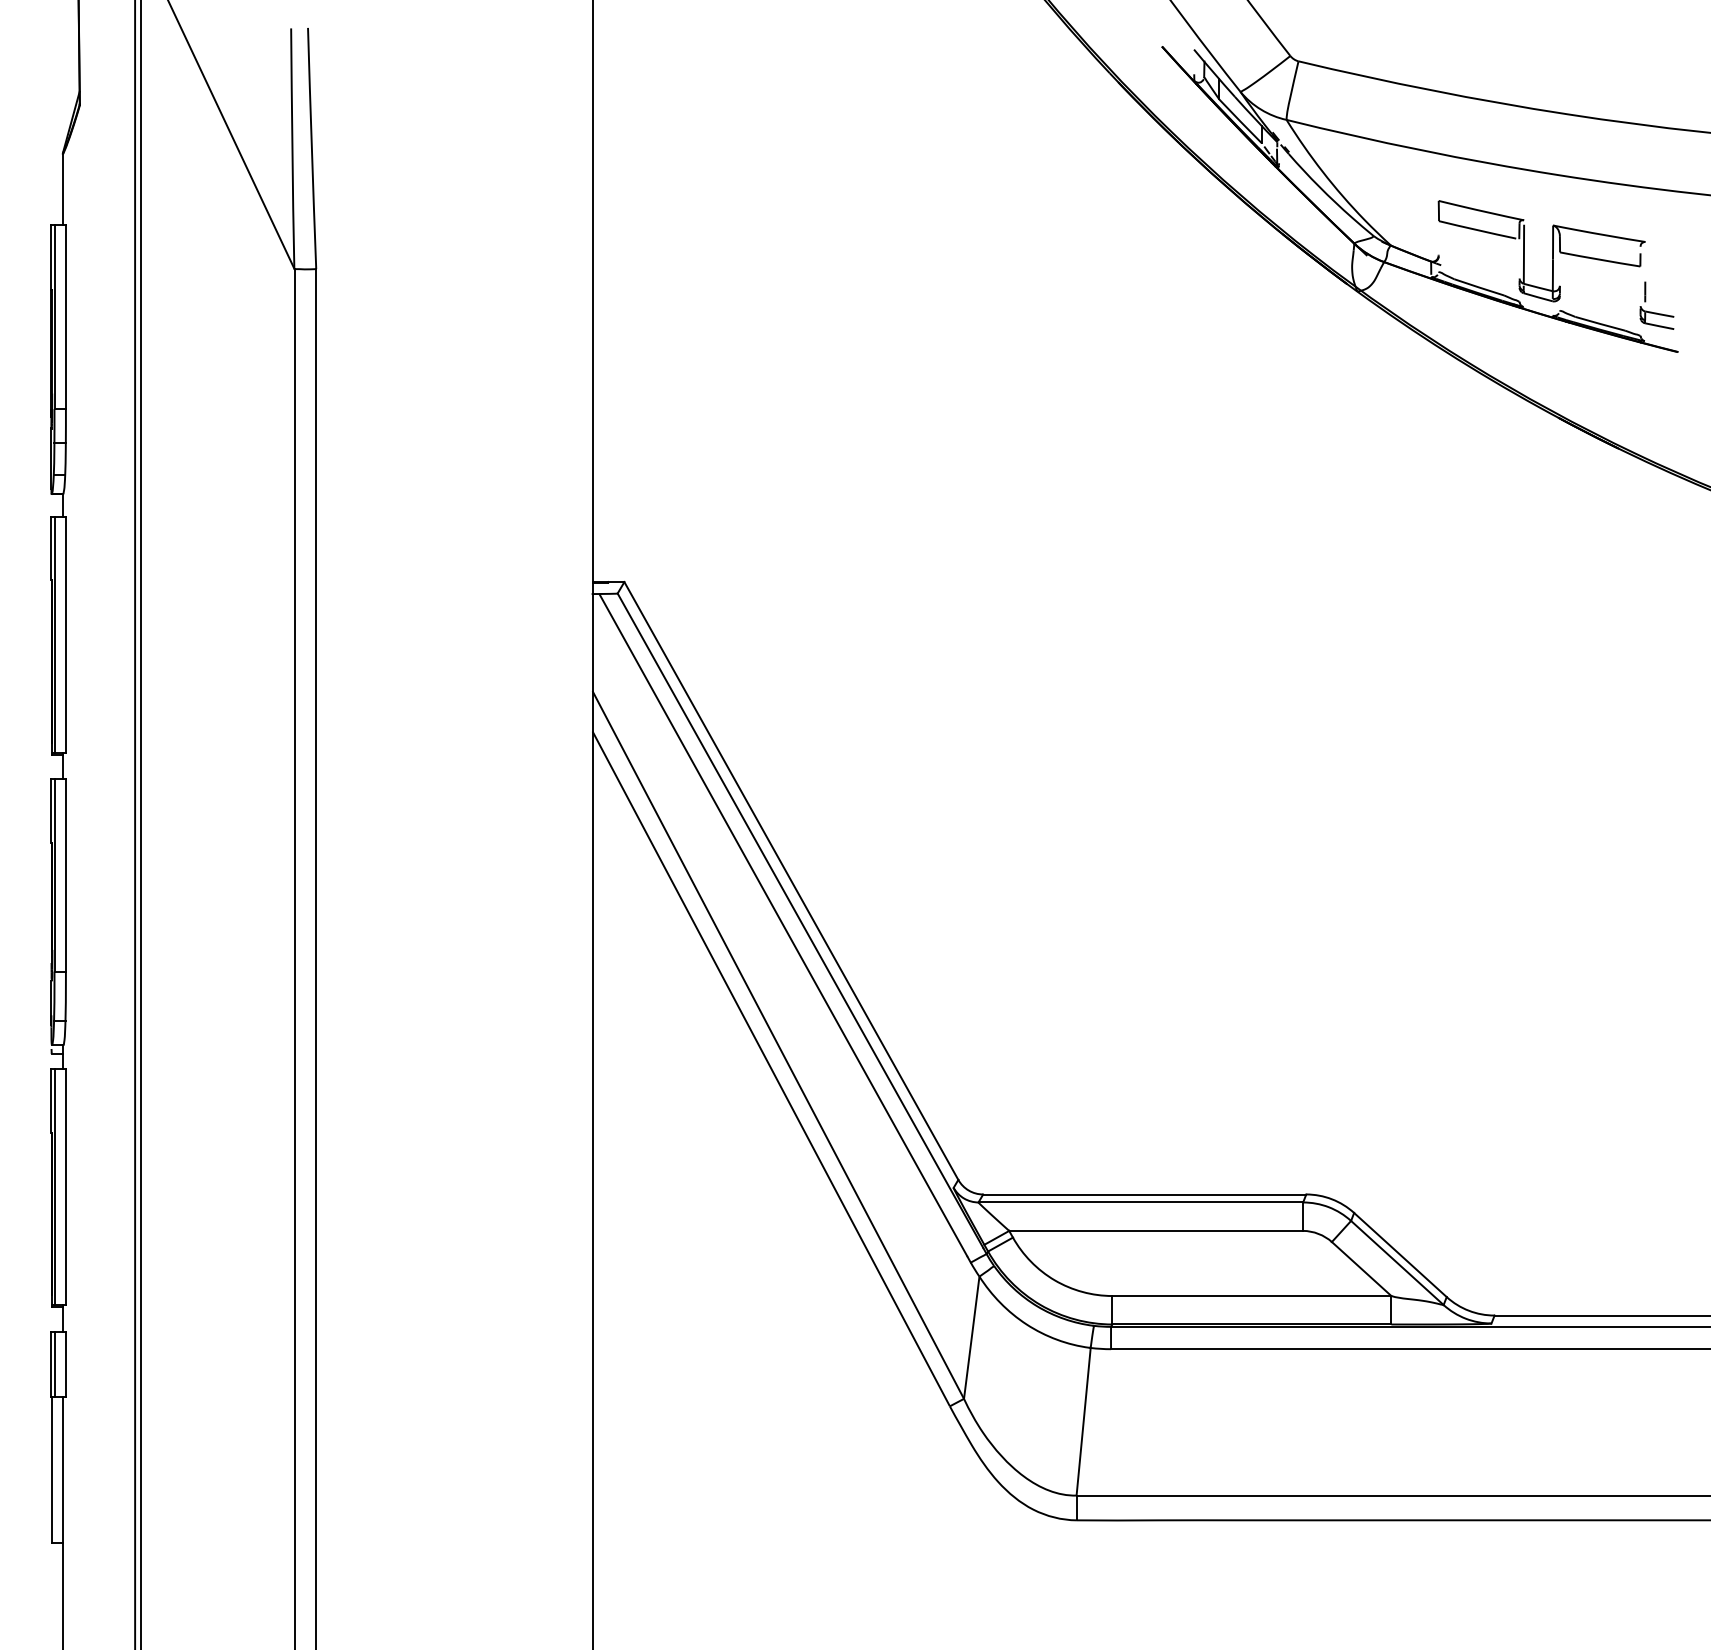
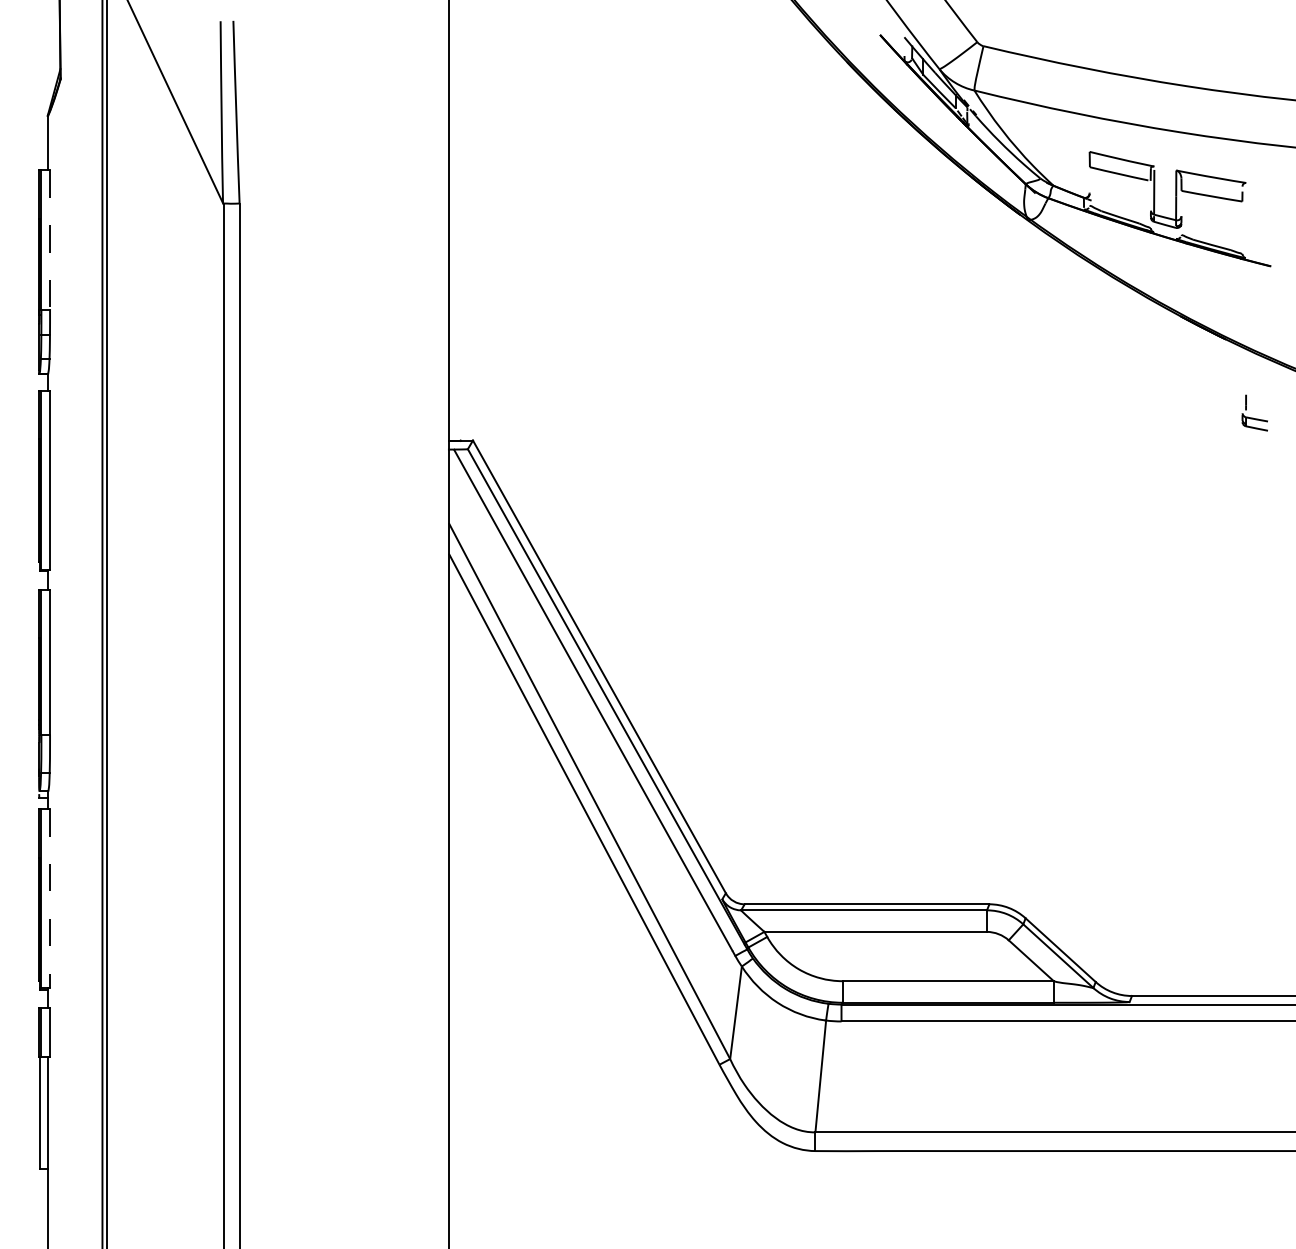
part: (1656, 312) -> (1254, 418), moved
line: (65, 317) -> (49, 240), solid -> dashed
line: (65, 1186) -> (49, 898), solid -> dashed

